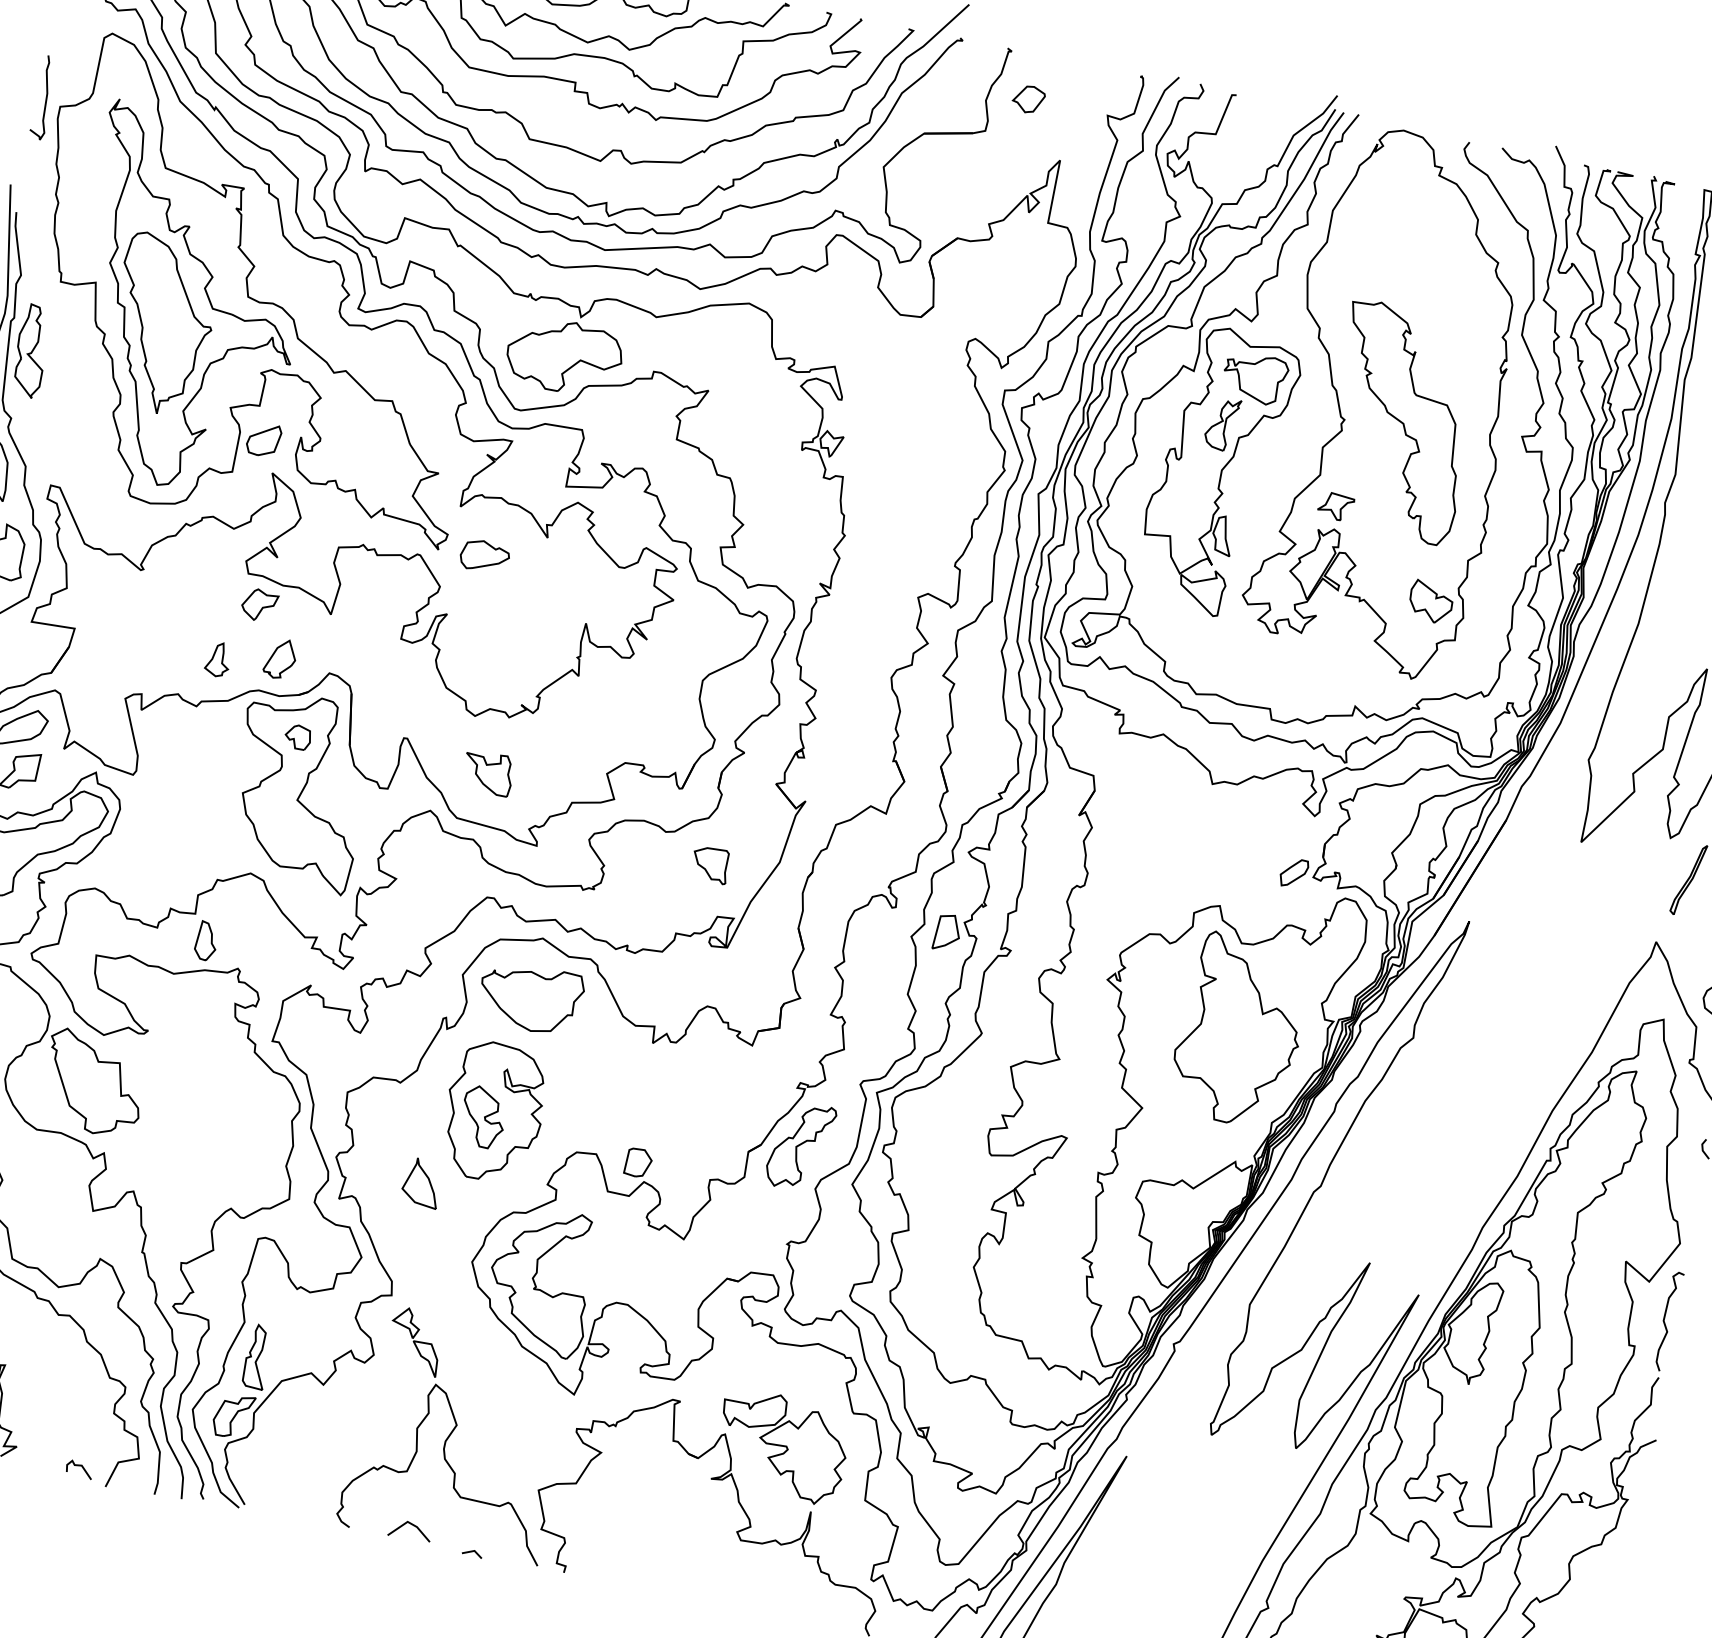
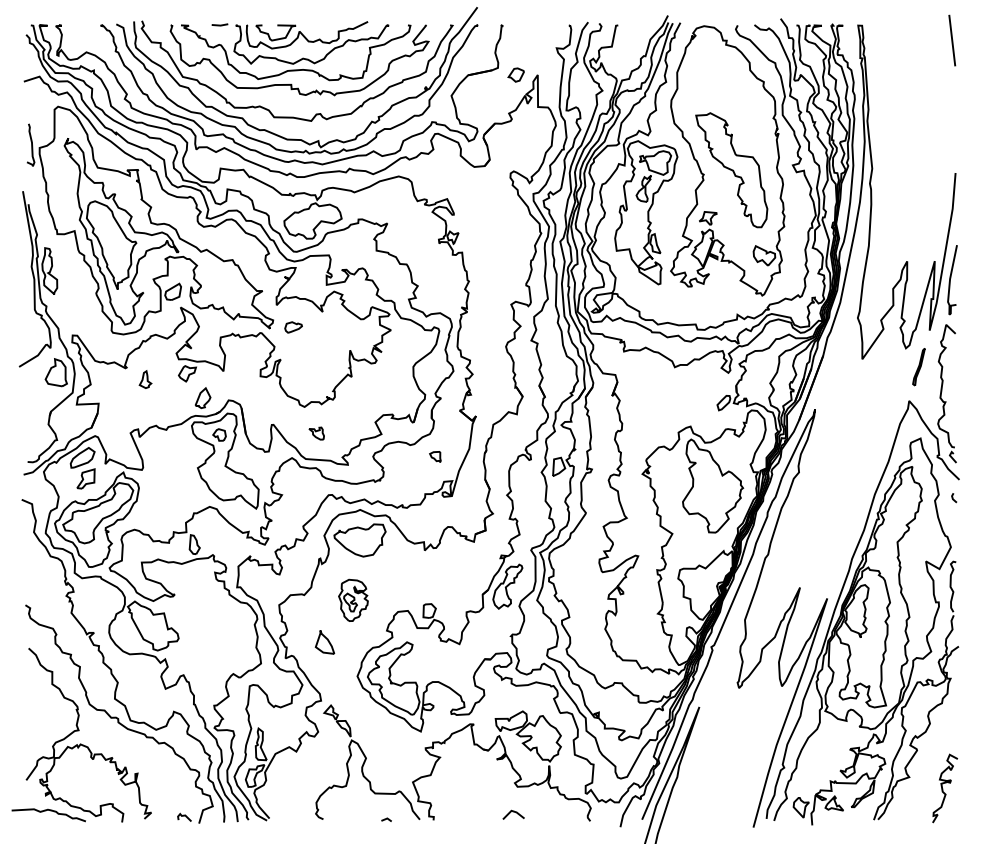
part: (1027, 97) -> (515, 74), moved
part: (484, 556) -> (293, 327), size x0.7
part: (218, 659) -> (145, 379), moved
part: (487, 772) -> (316, 433), size x0.6
part: (710, 864) -> (435, 456), size x0.6
part: (494, 1112) -> (353, 600), size x0.6
line: (410, 1525) -> (513, 812), moved

